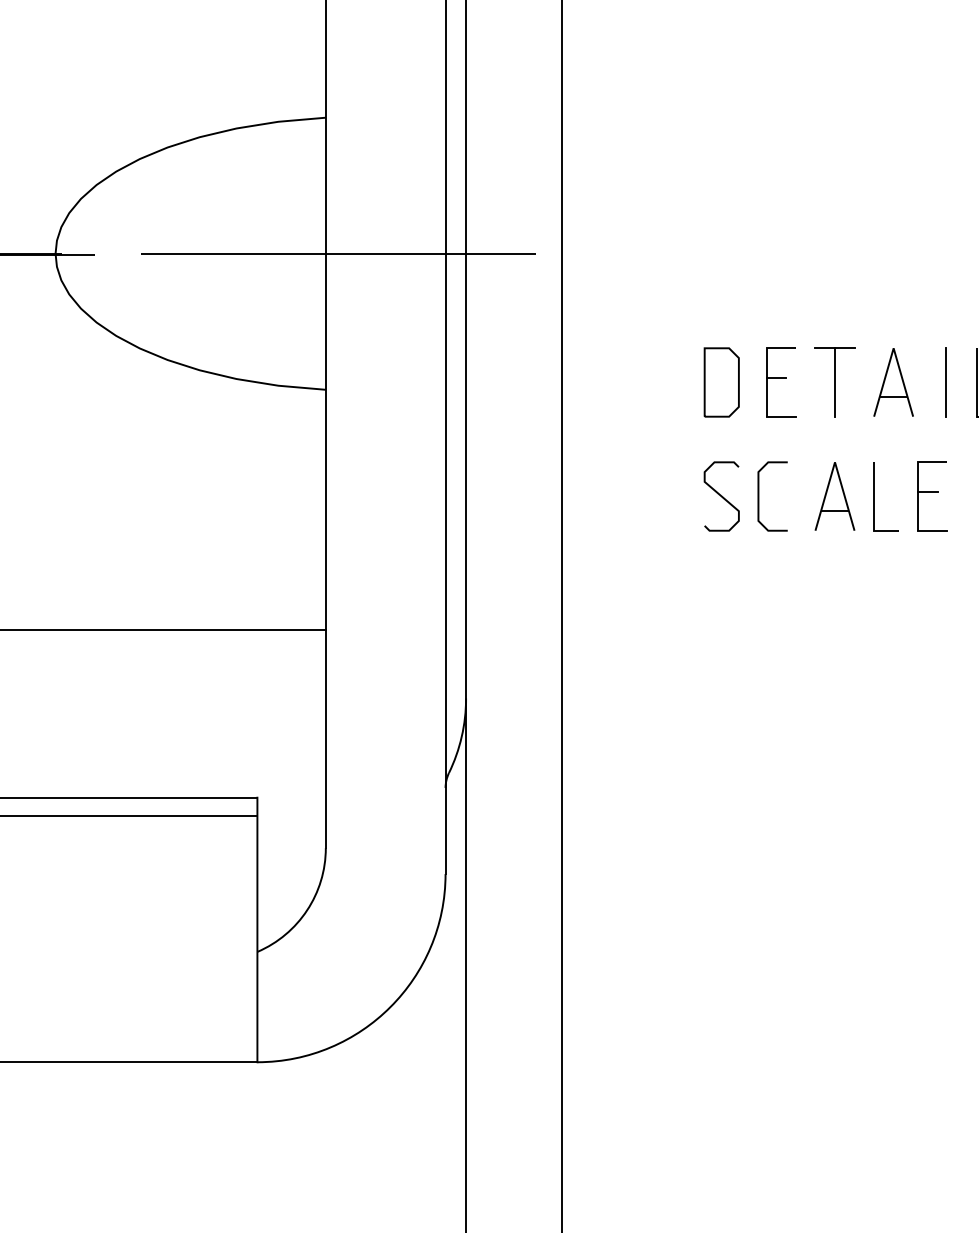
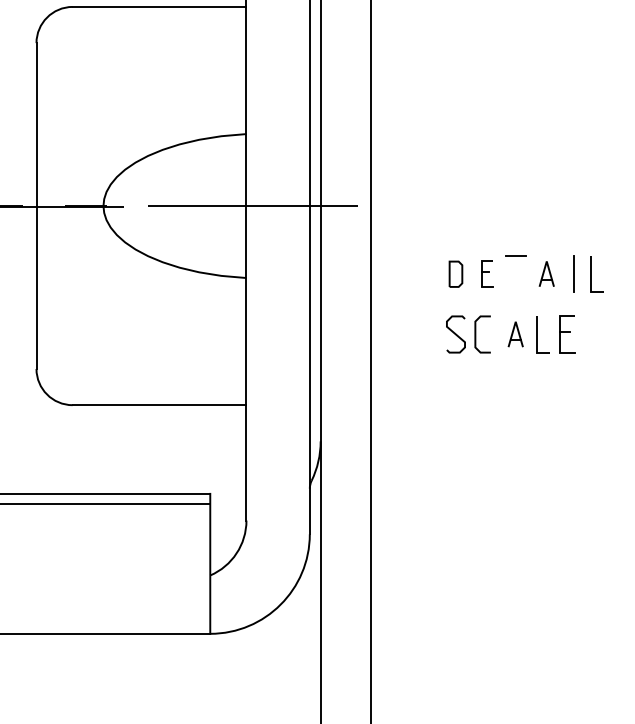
part: (781, 381) -> (487, 273), size x0.7
part: (892, 381) -> (546, 273), size x0.7
part: (720, 383) -> (455, 274), size x0.7
line: (834, 383) -> (515, 274), removed
part: (834, 496) -> (515, 334), size x0.7

